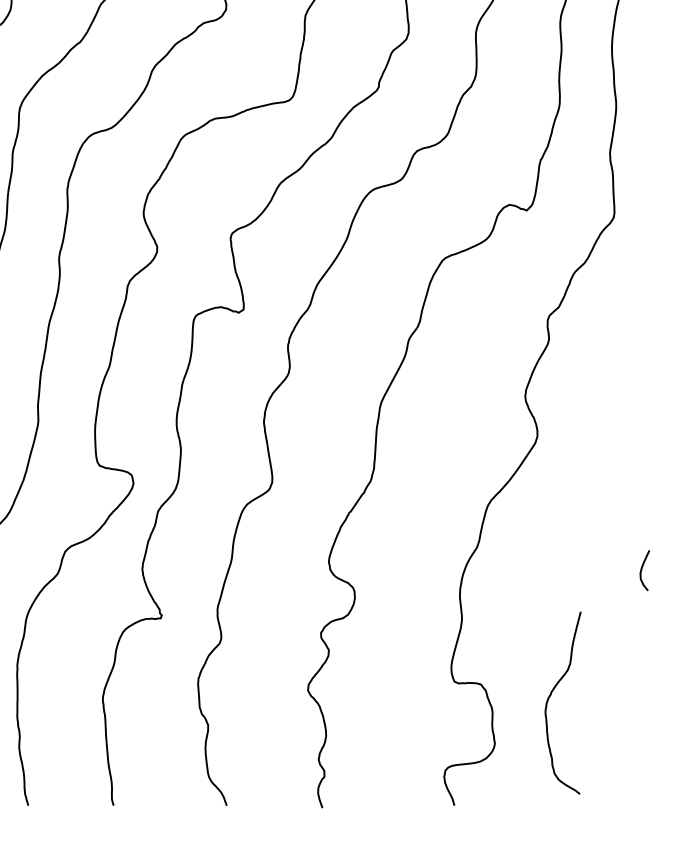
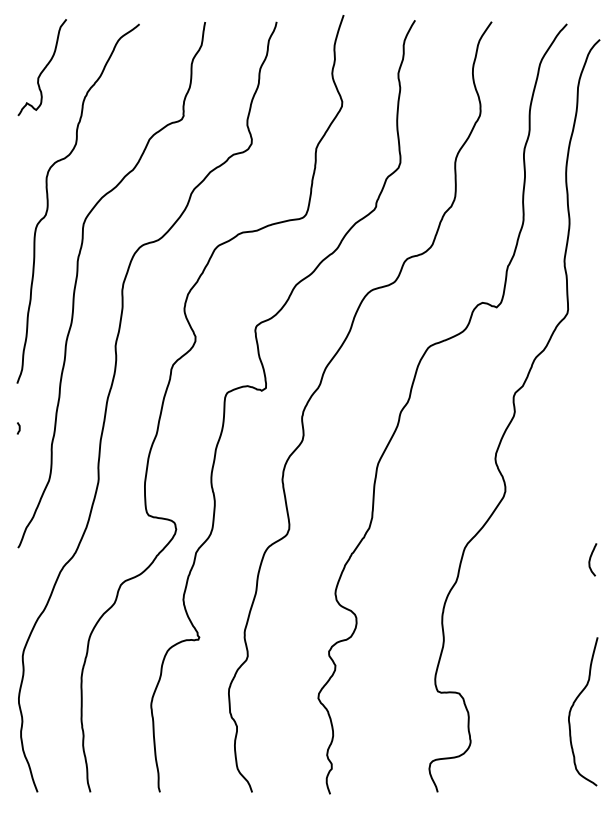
curve: (643, 569) -> (591, 558), moved
curve: (551, 696) -> (573, 706), moved

